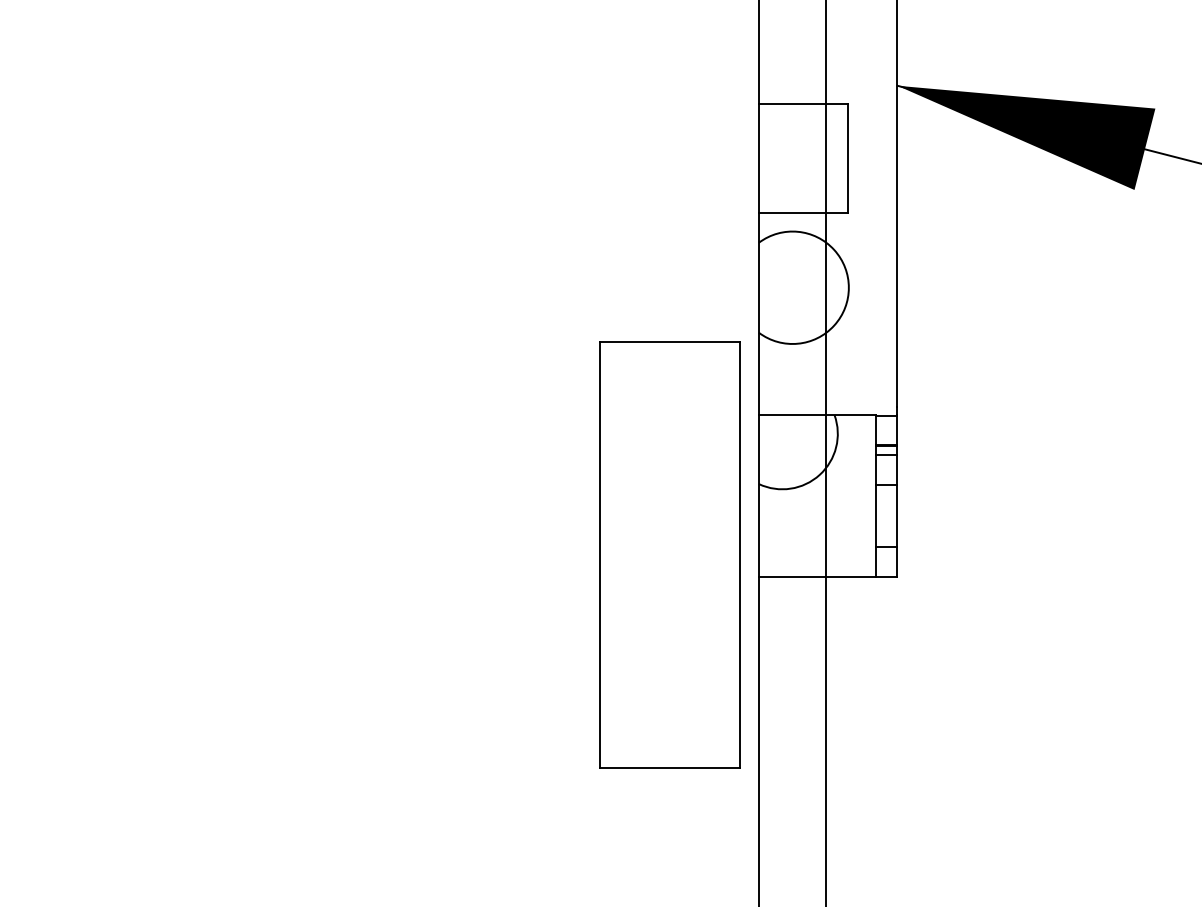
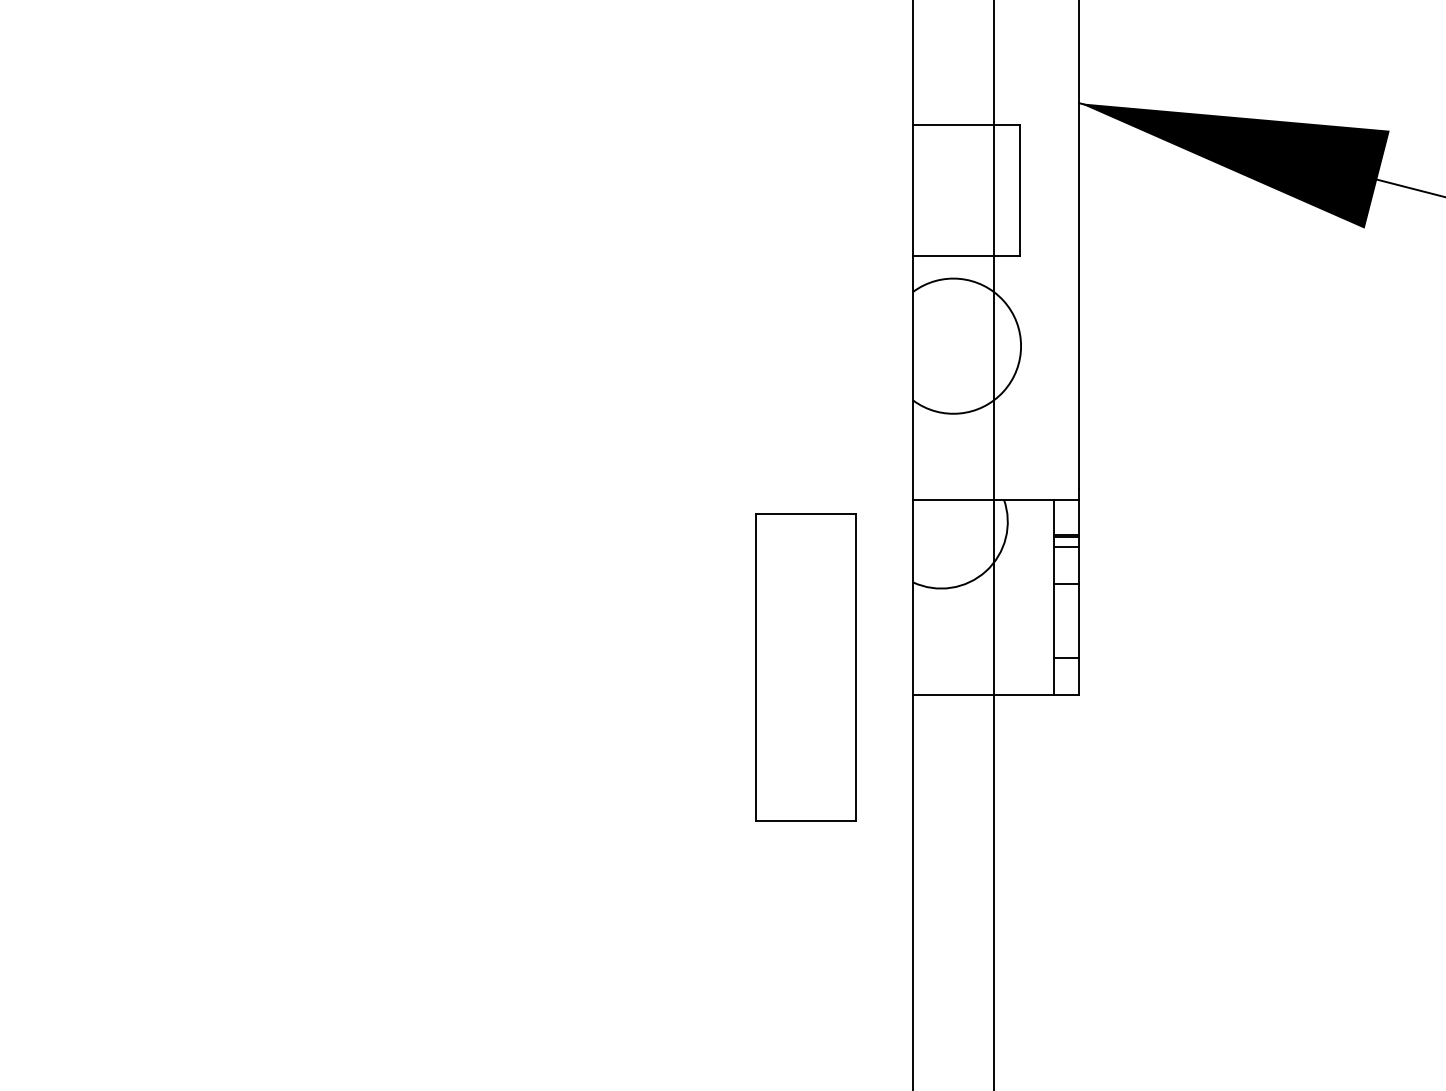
part: (669, 554) -> (805, 666), size x0.6

